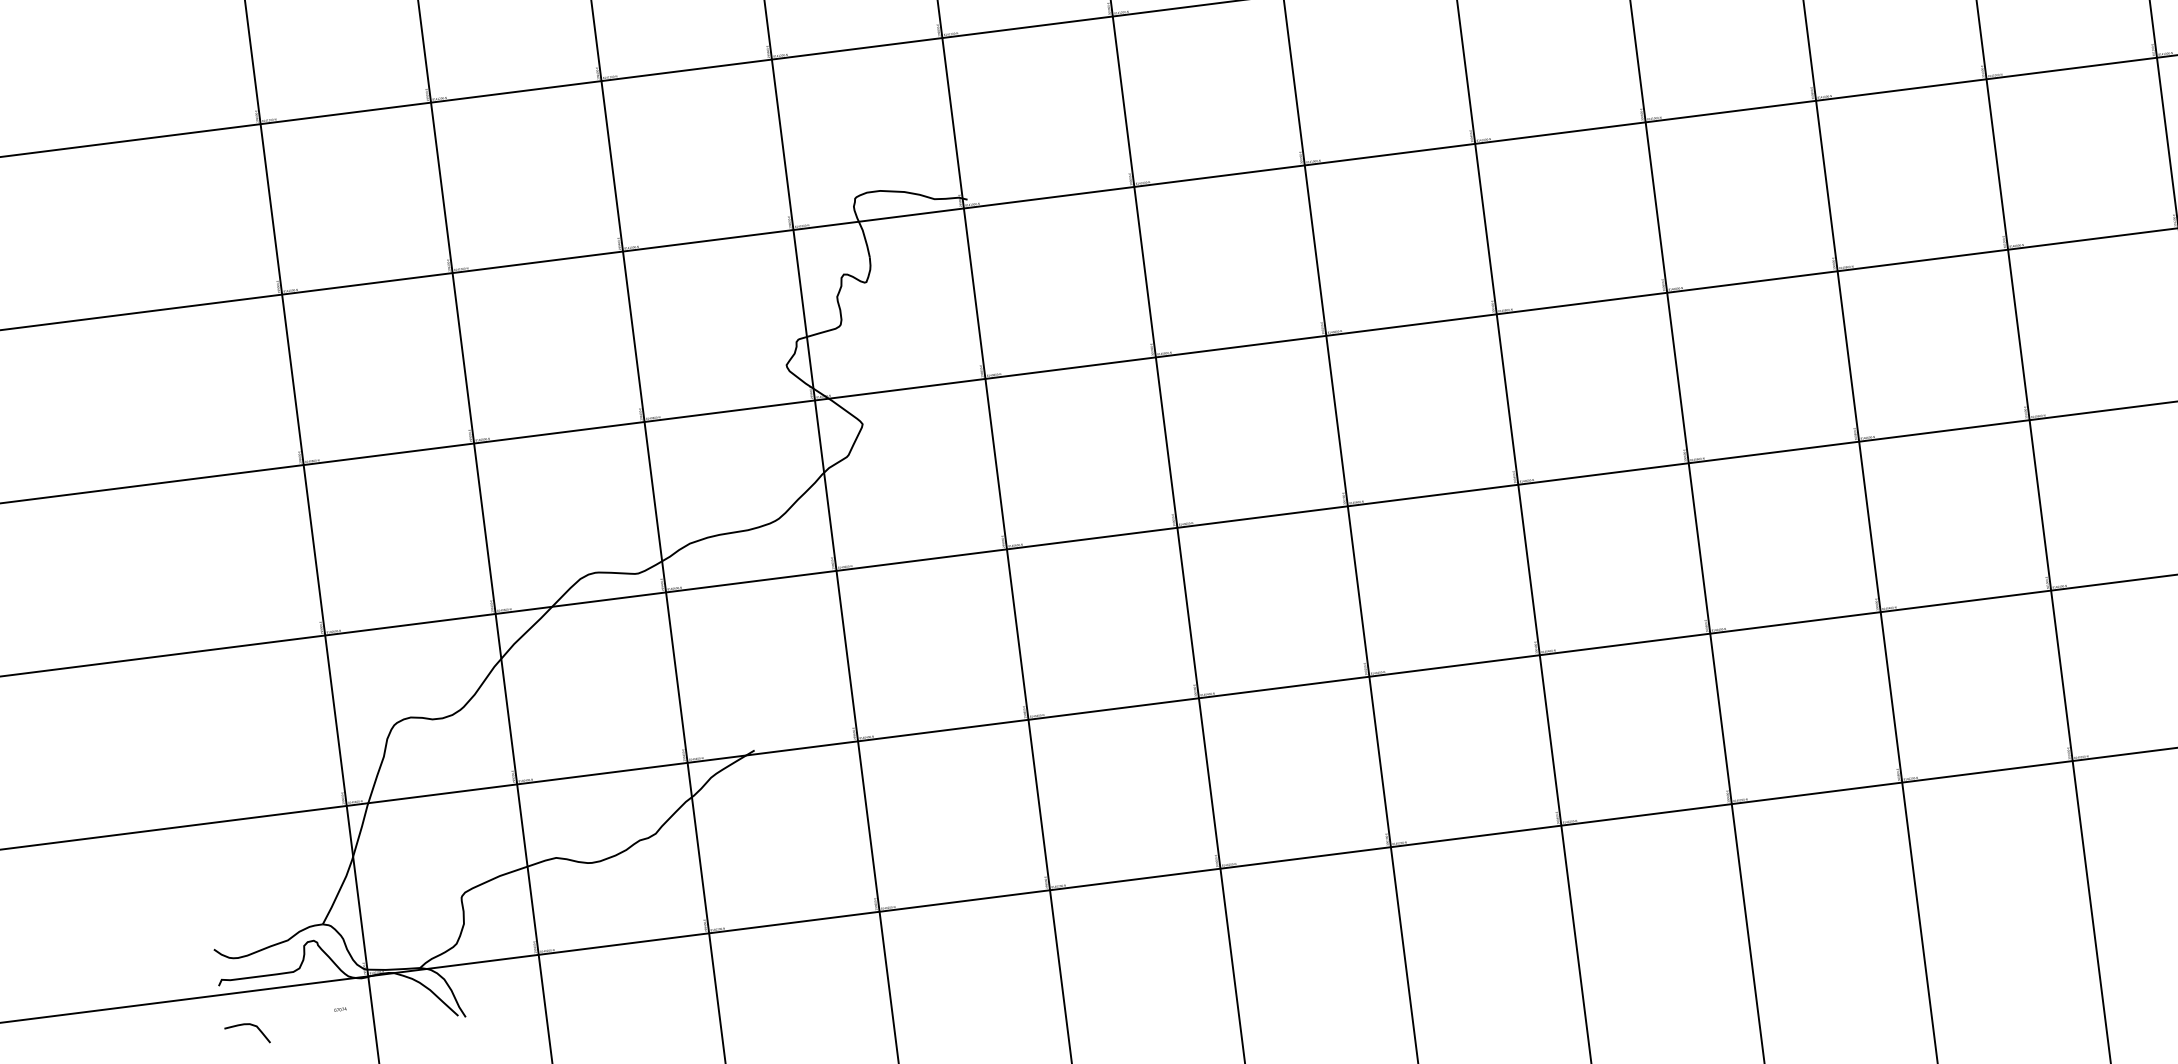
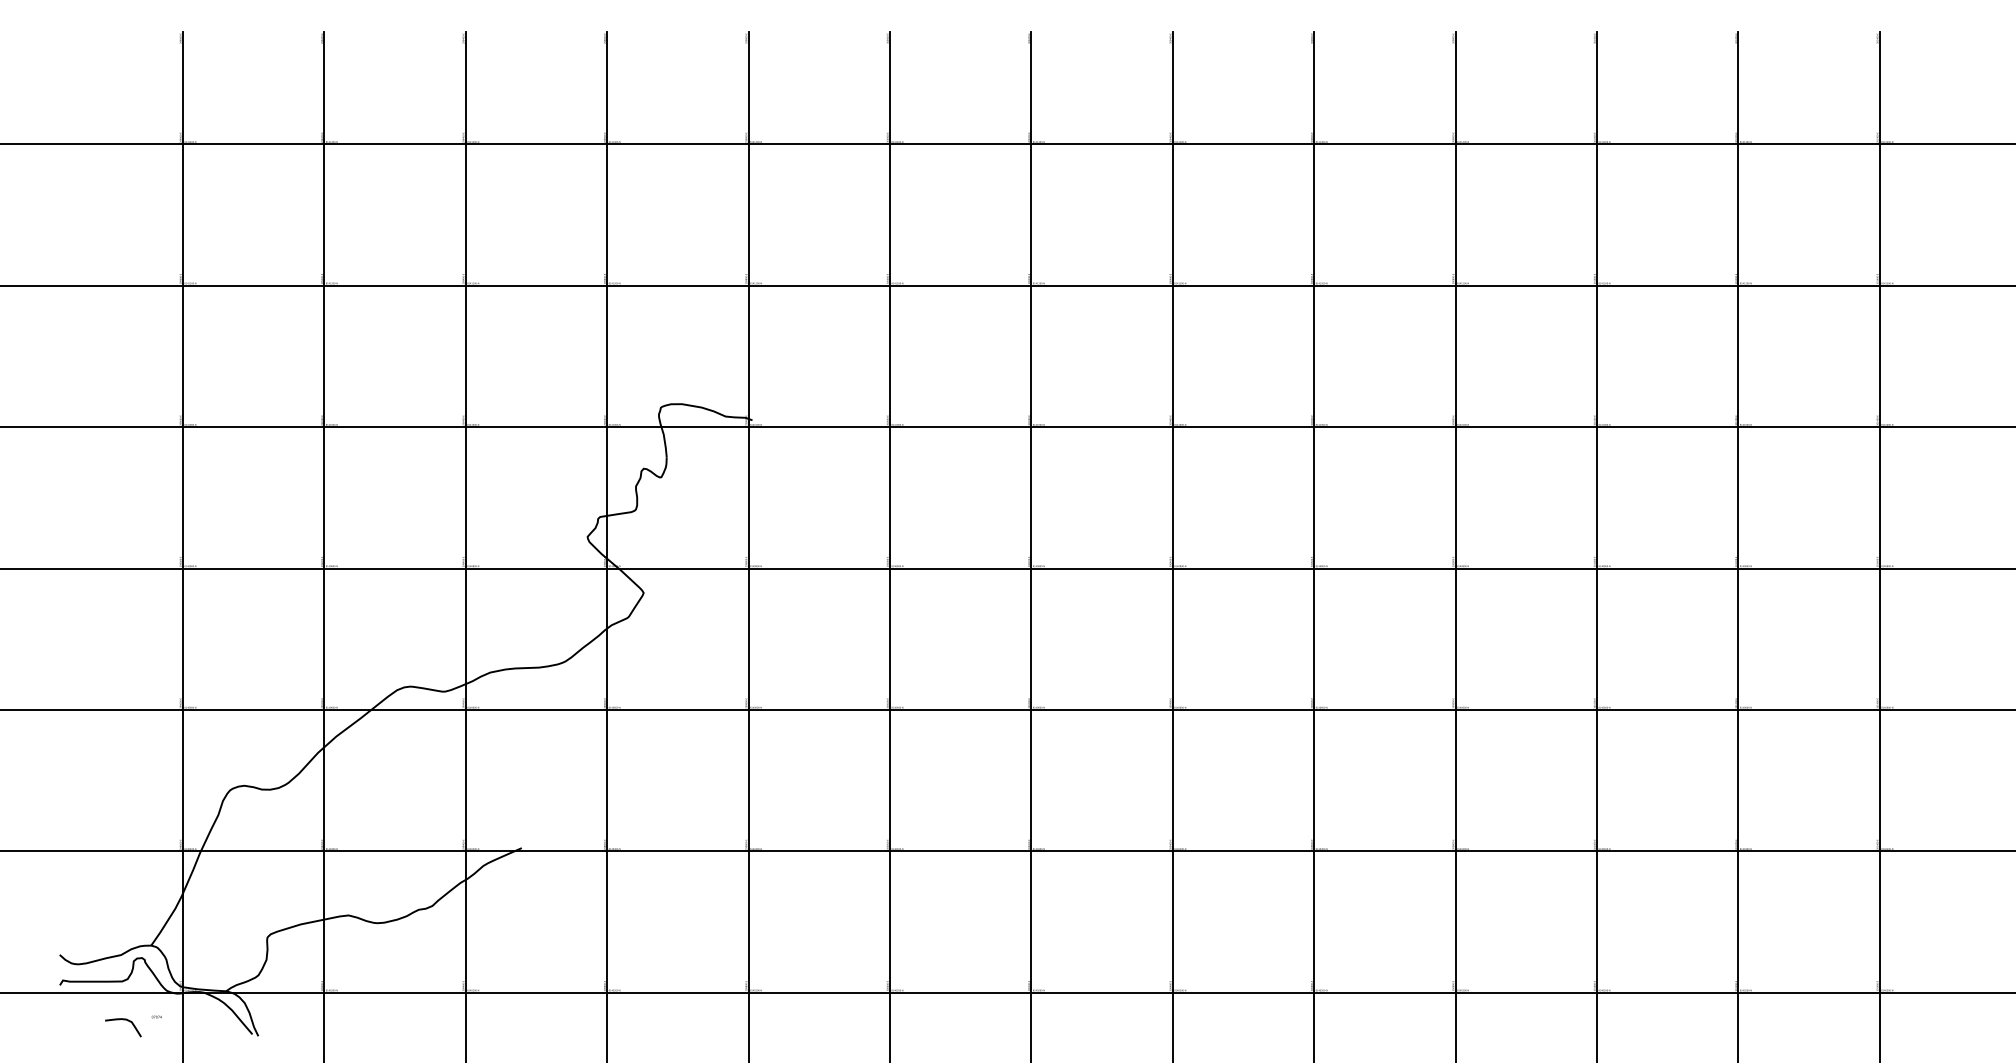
curve: (246, 1025) -> (123, 1020), moved

